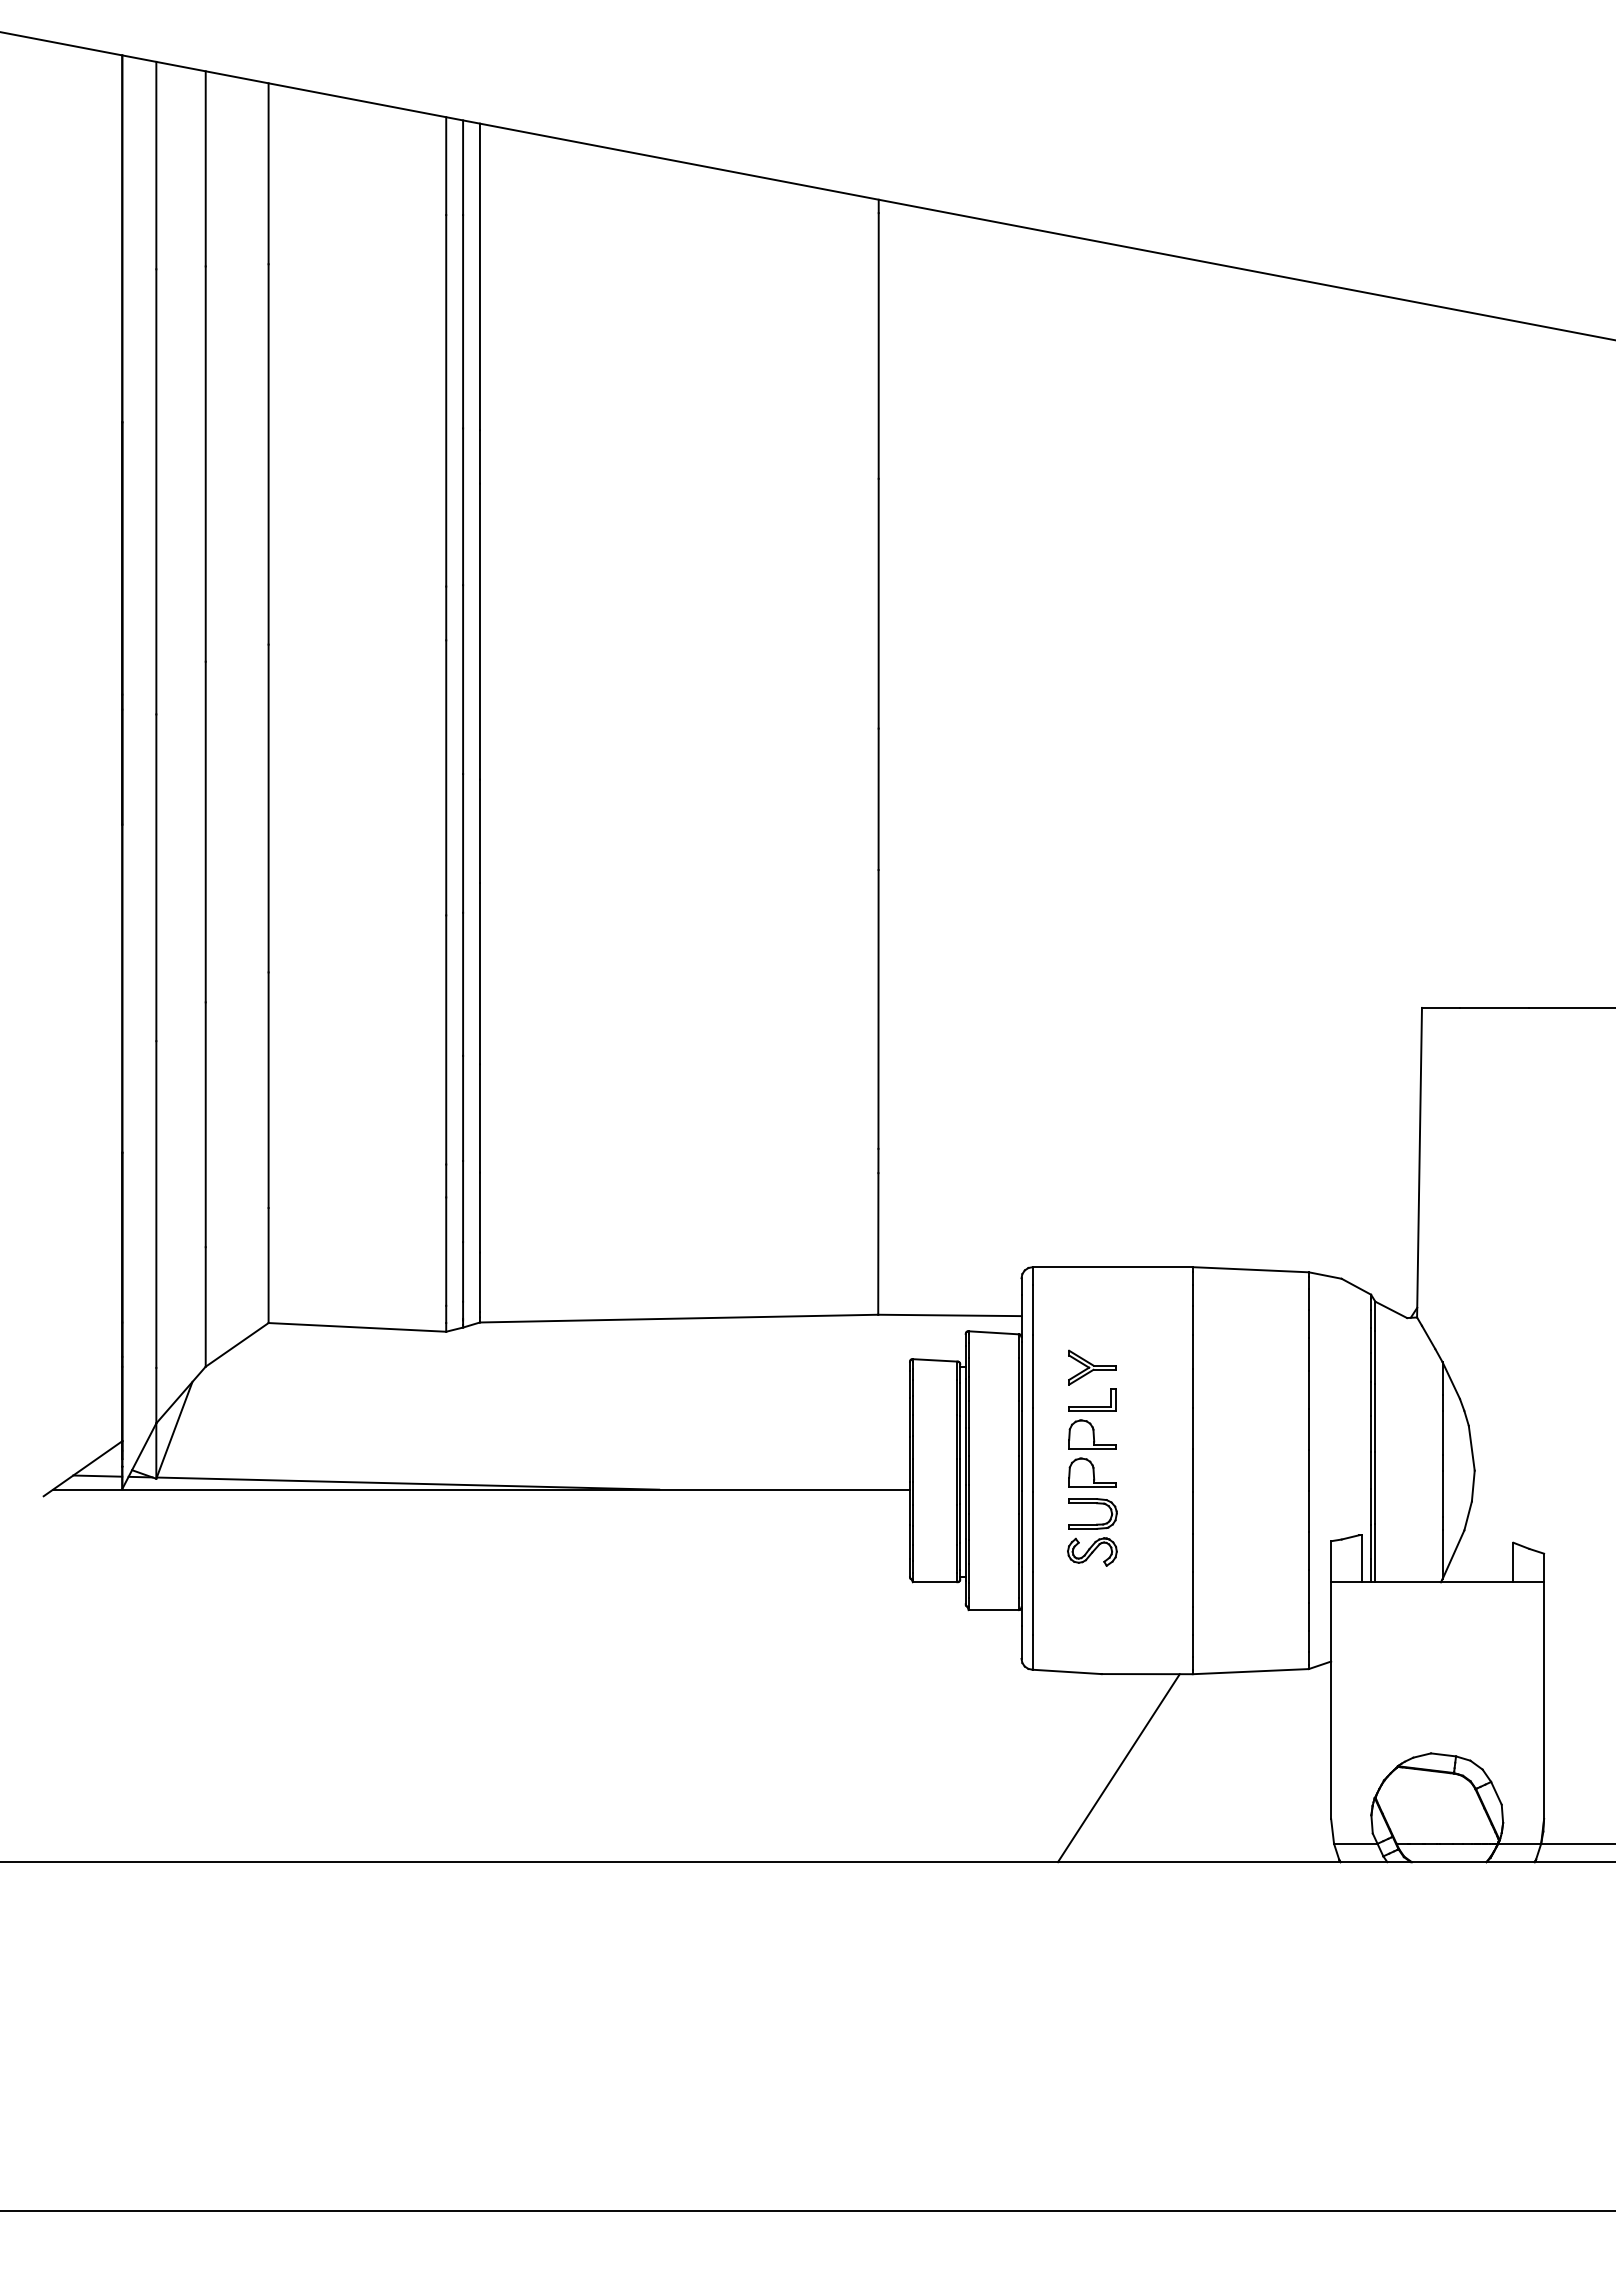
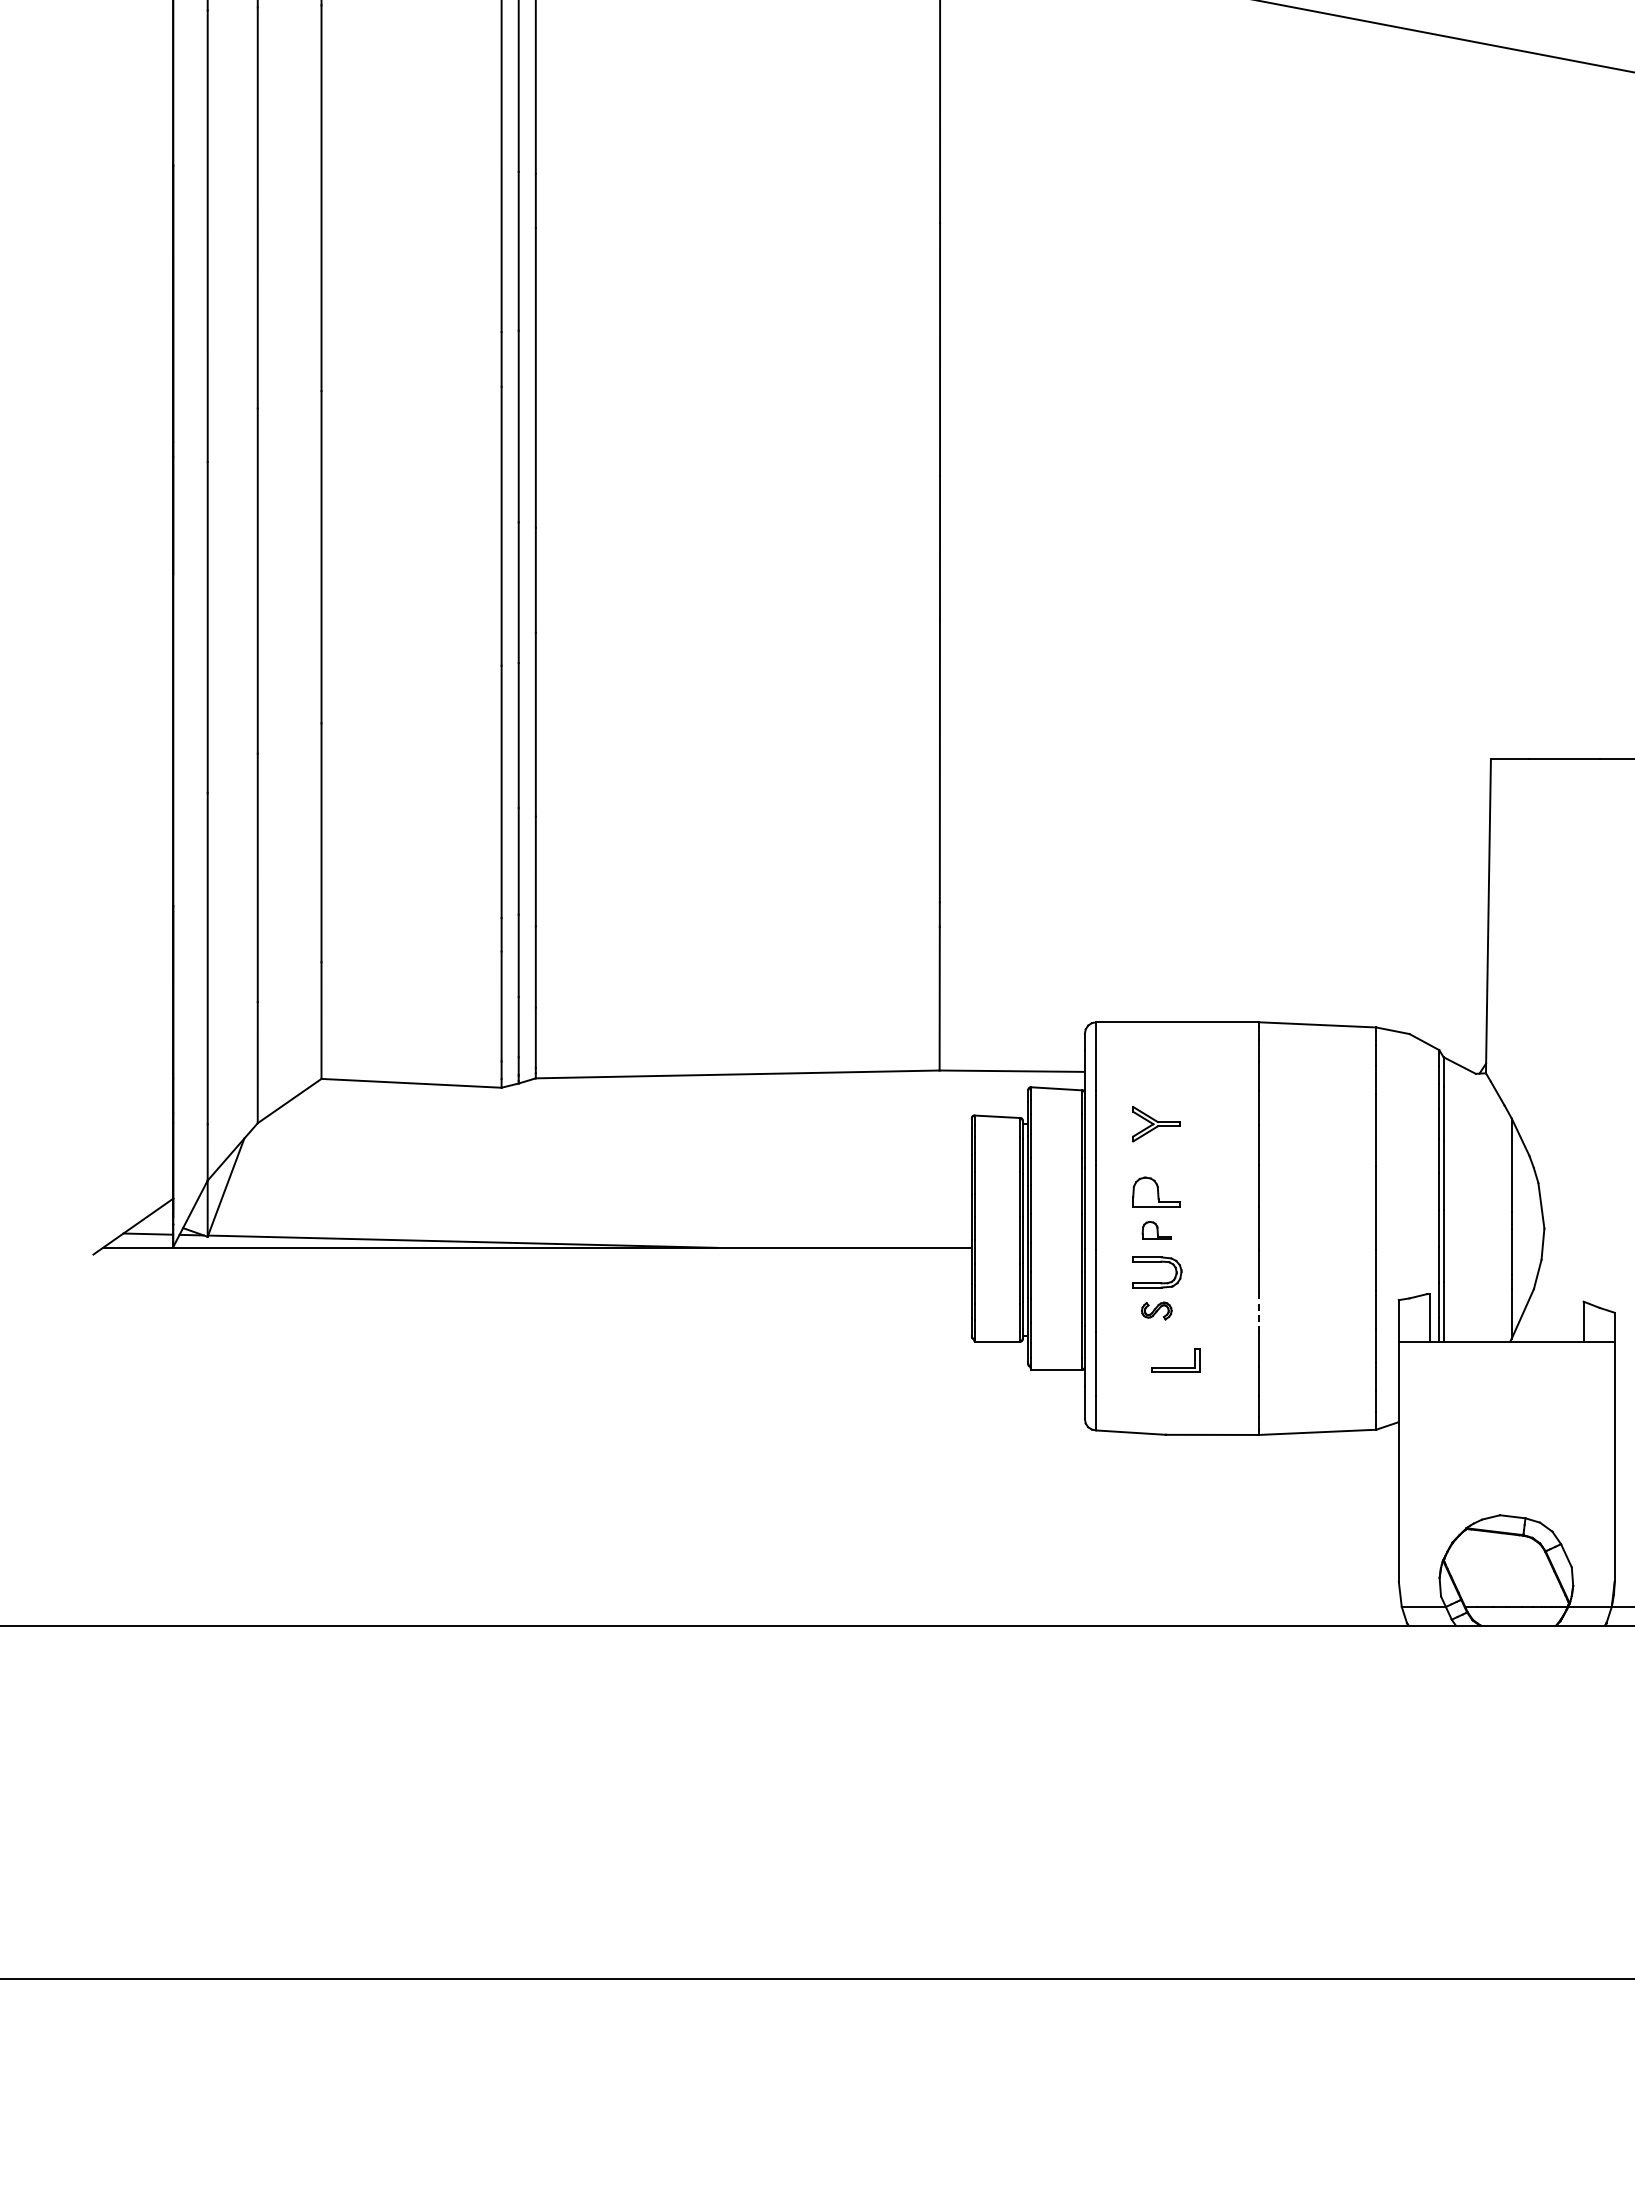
part: (1092, 1406) -> (1176, 1367), moved
part: (1092, 1472) -> (1156, 1230), size x0.6
part: (1092, 1551) -> (1156, 1310), size x0.6
line: (1192, 1553) -> (1258, 1312), solid -> dashed
line: (1118, 1768) -> (1183, 1530), removed

